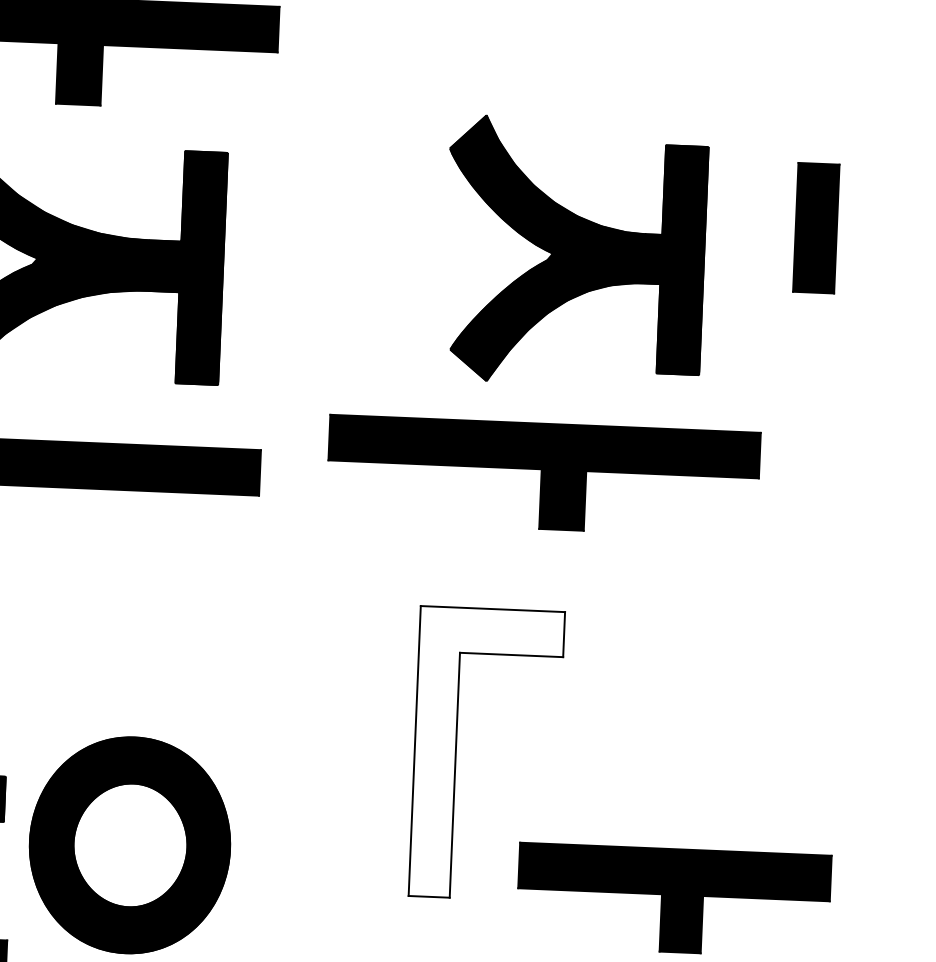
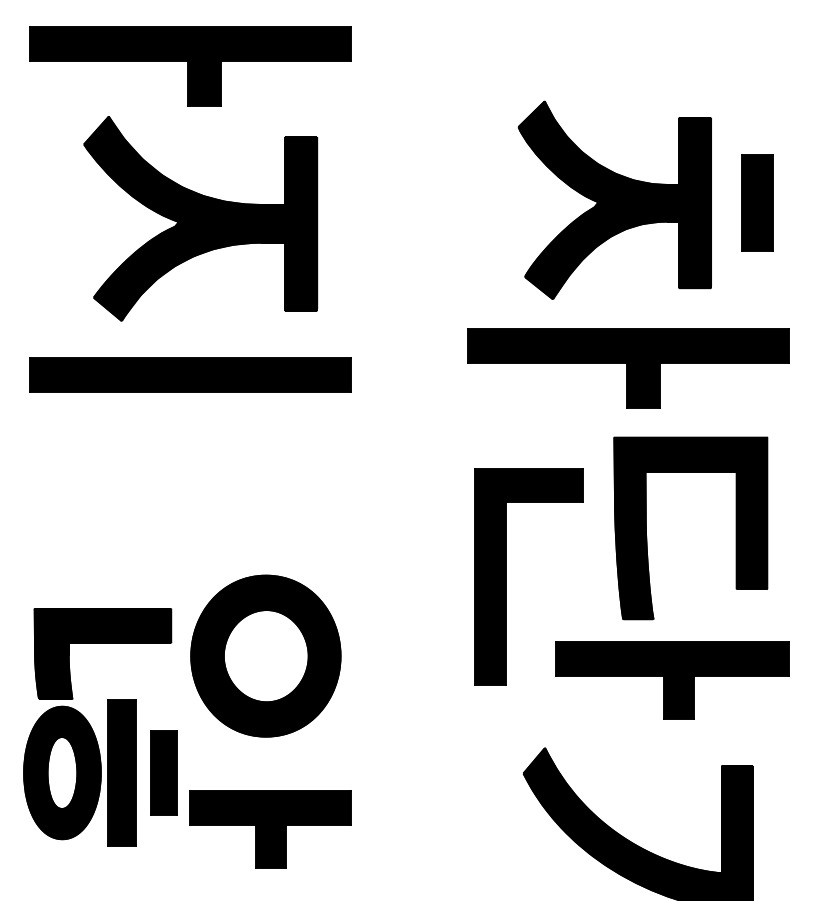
part: (815, 227) -> (757, 202), moved
part: (574, 250) -> (614, 199), moved
part: (543, 476) -> (628, 368), moved
part: (648, 706) -> (647, 536), added
fill: (486, 753) -> (528, 576), added

